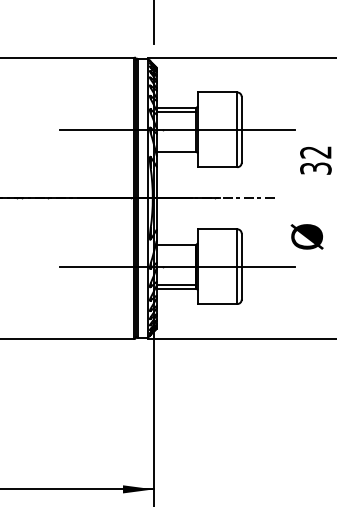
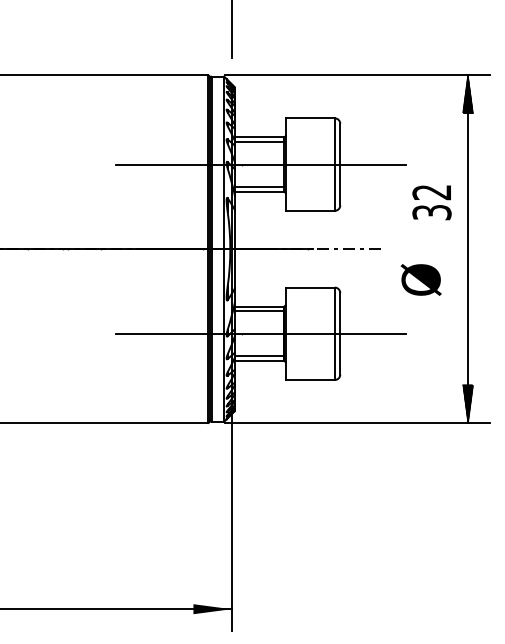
line: (176, 147) -> (259, 186), added
text: (306, 236) -> (420, 279), moved
line: (176, 248) -> (259, 311), added

